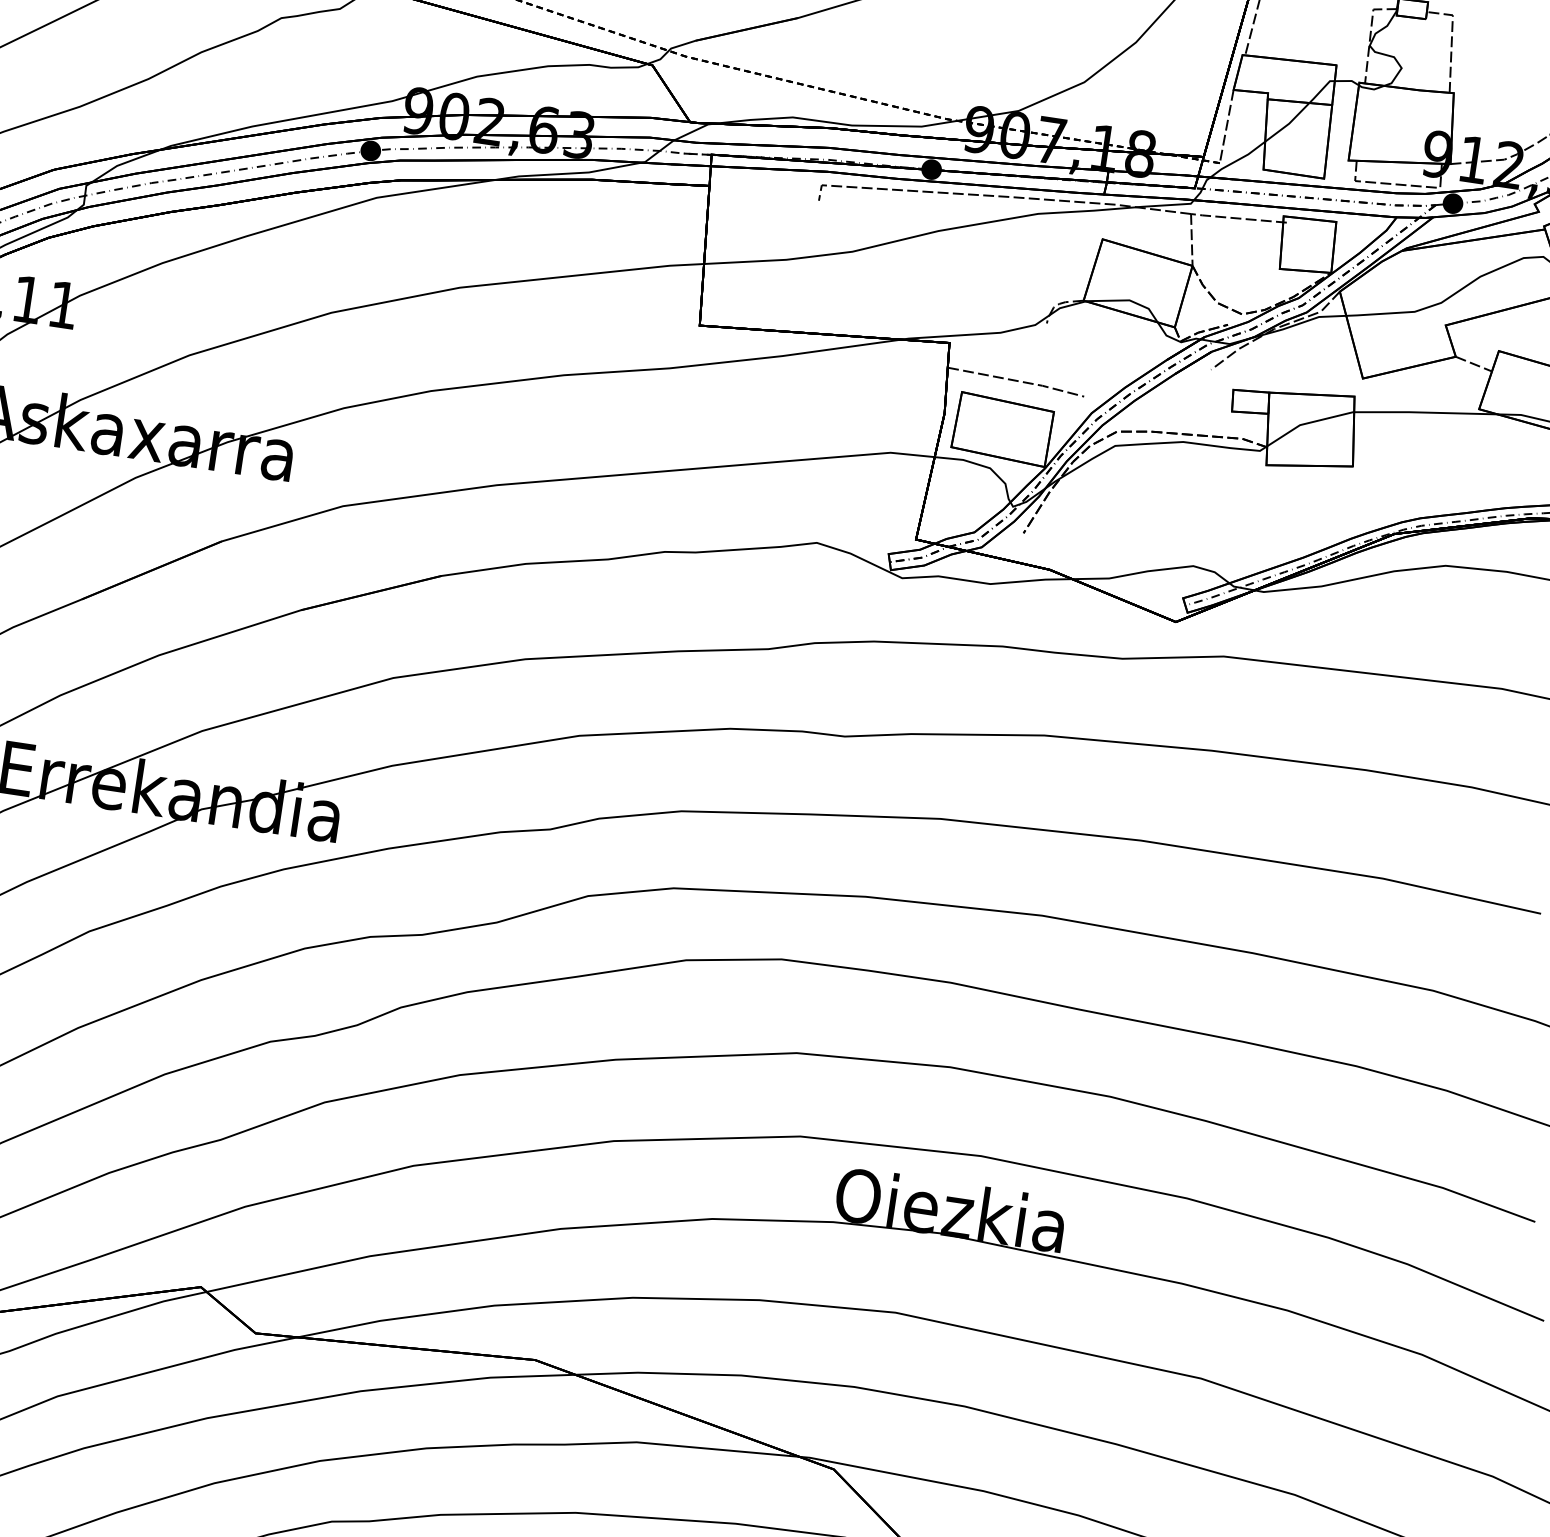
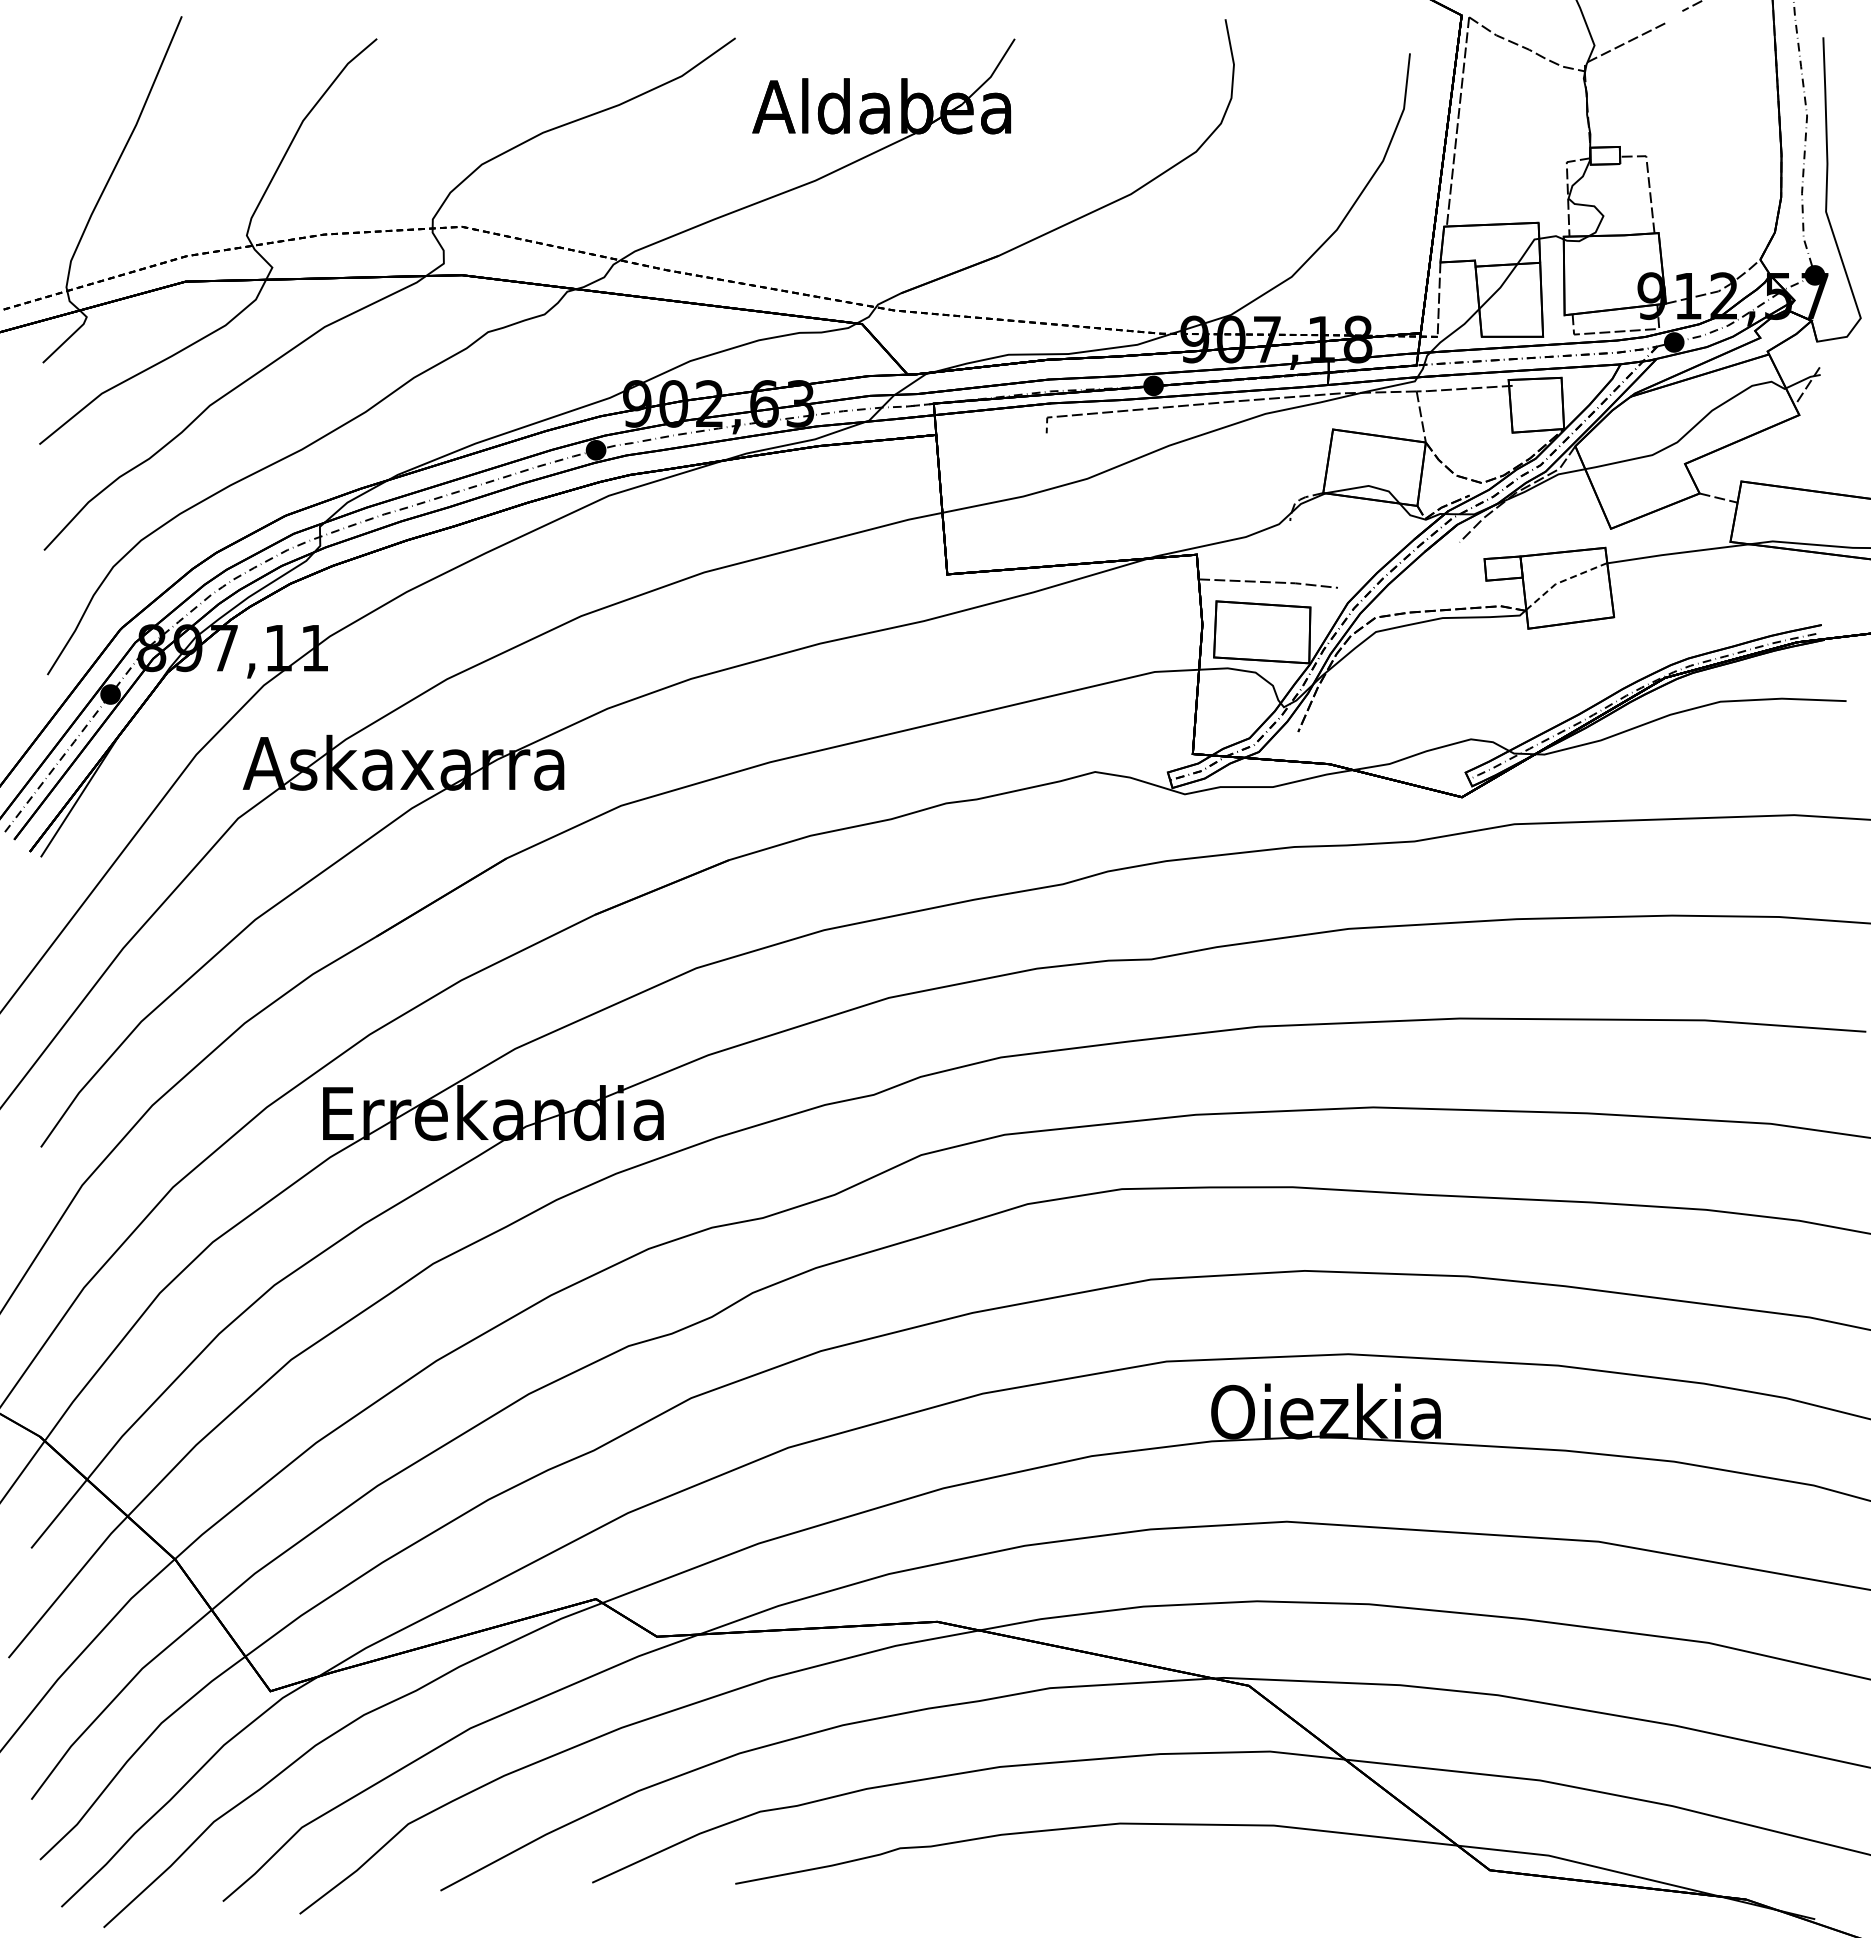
line: (1308, 423) -> (1563, 581), solid -> dashed

